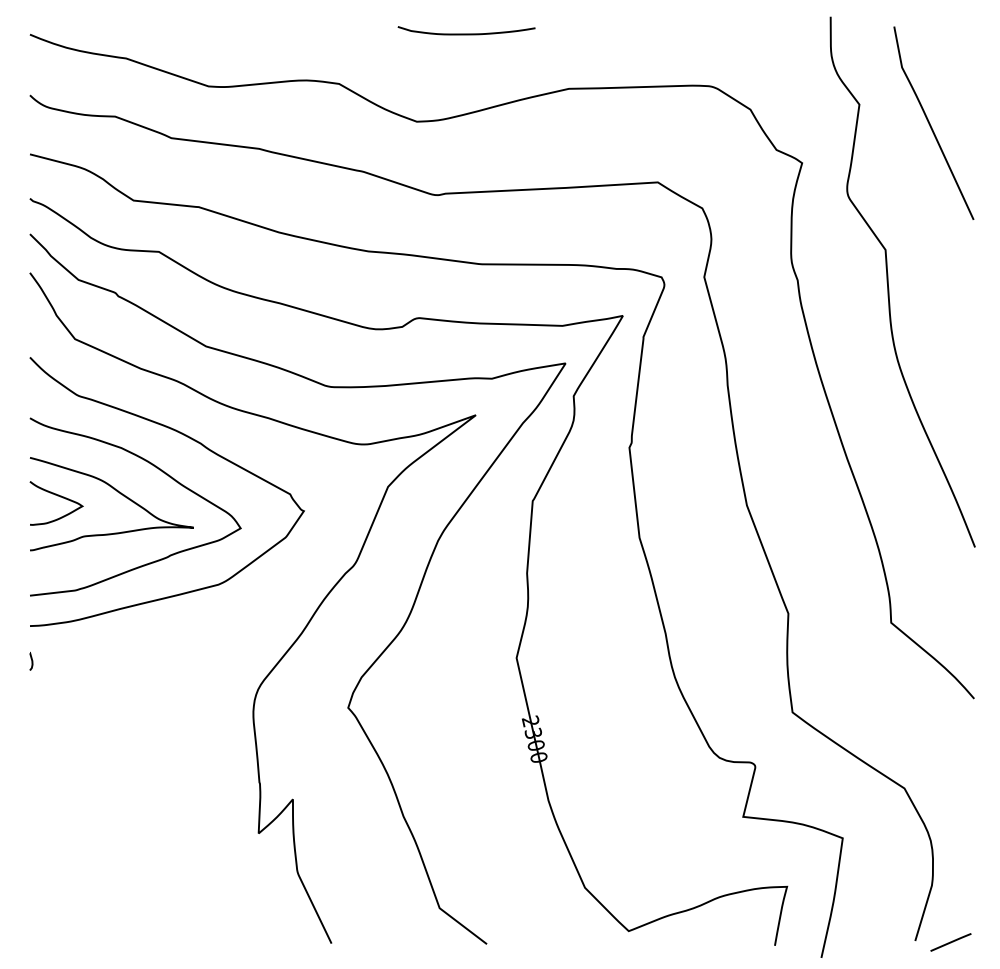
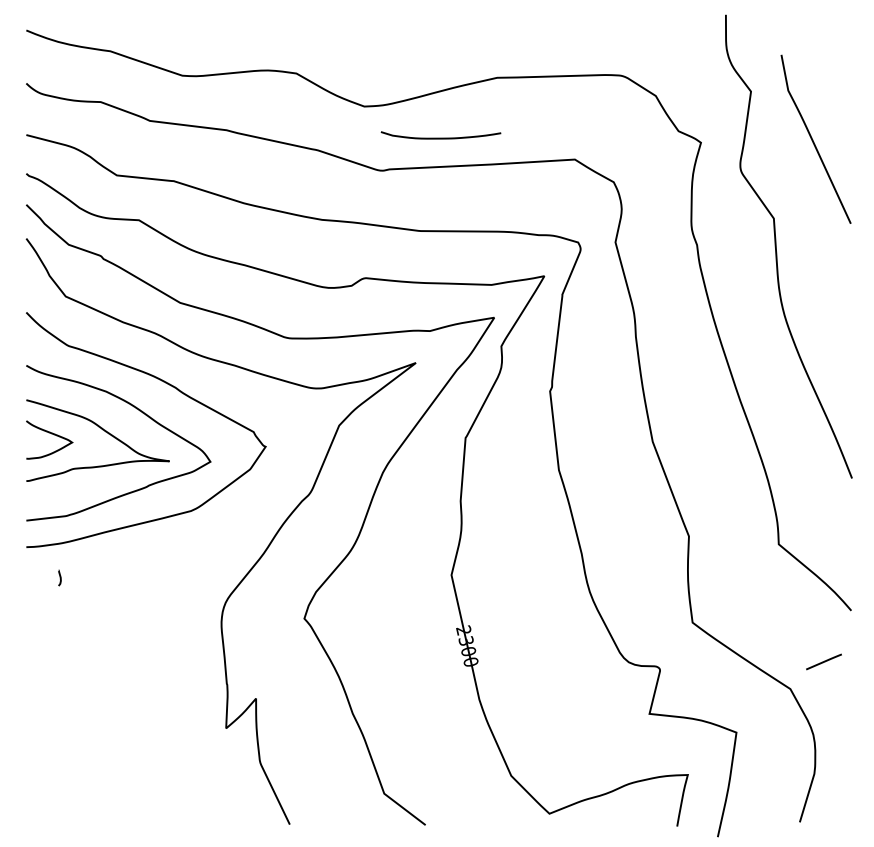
curve: (466, 33) -> (440, 137), moved
curve: (930, 123) -> (813, 139), moved
curve: (31, 660) -> (59, 577), moved
line: (950, 942) -> (823, 662), moved

